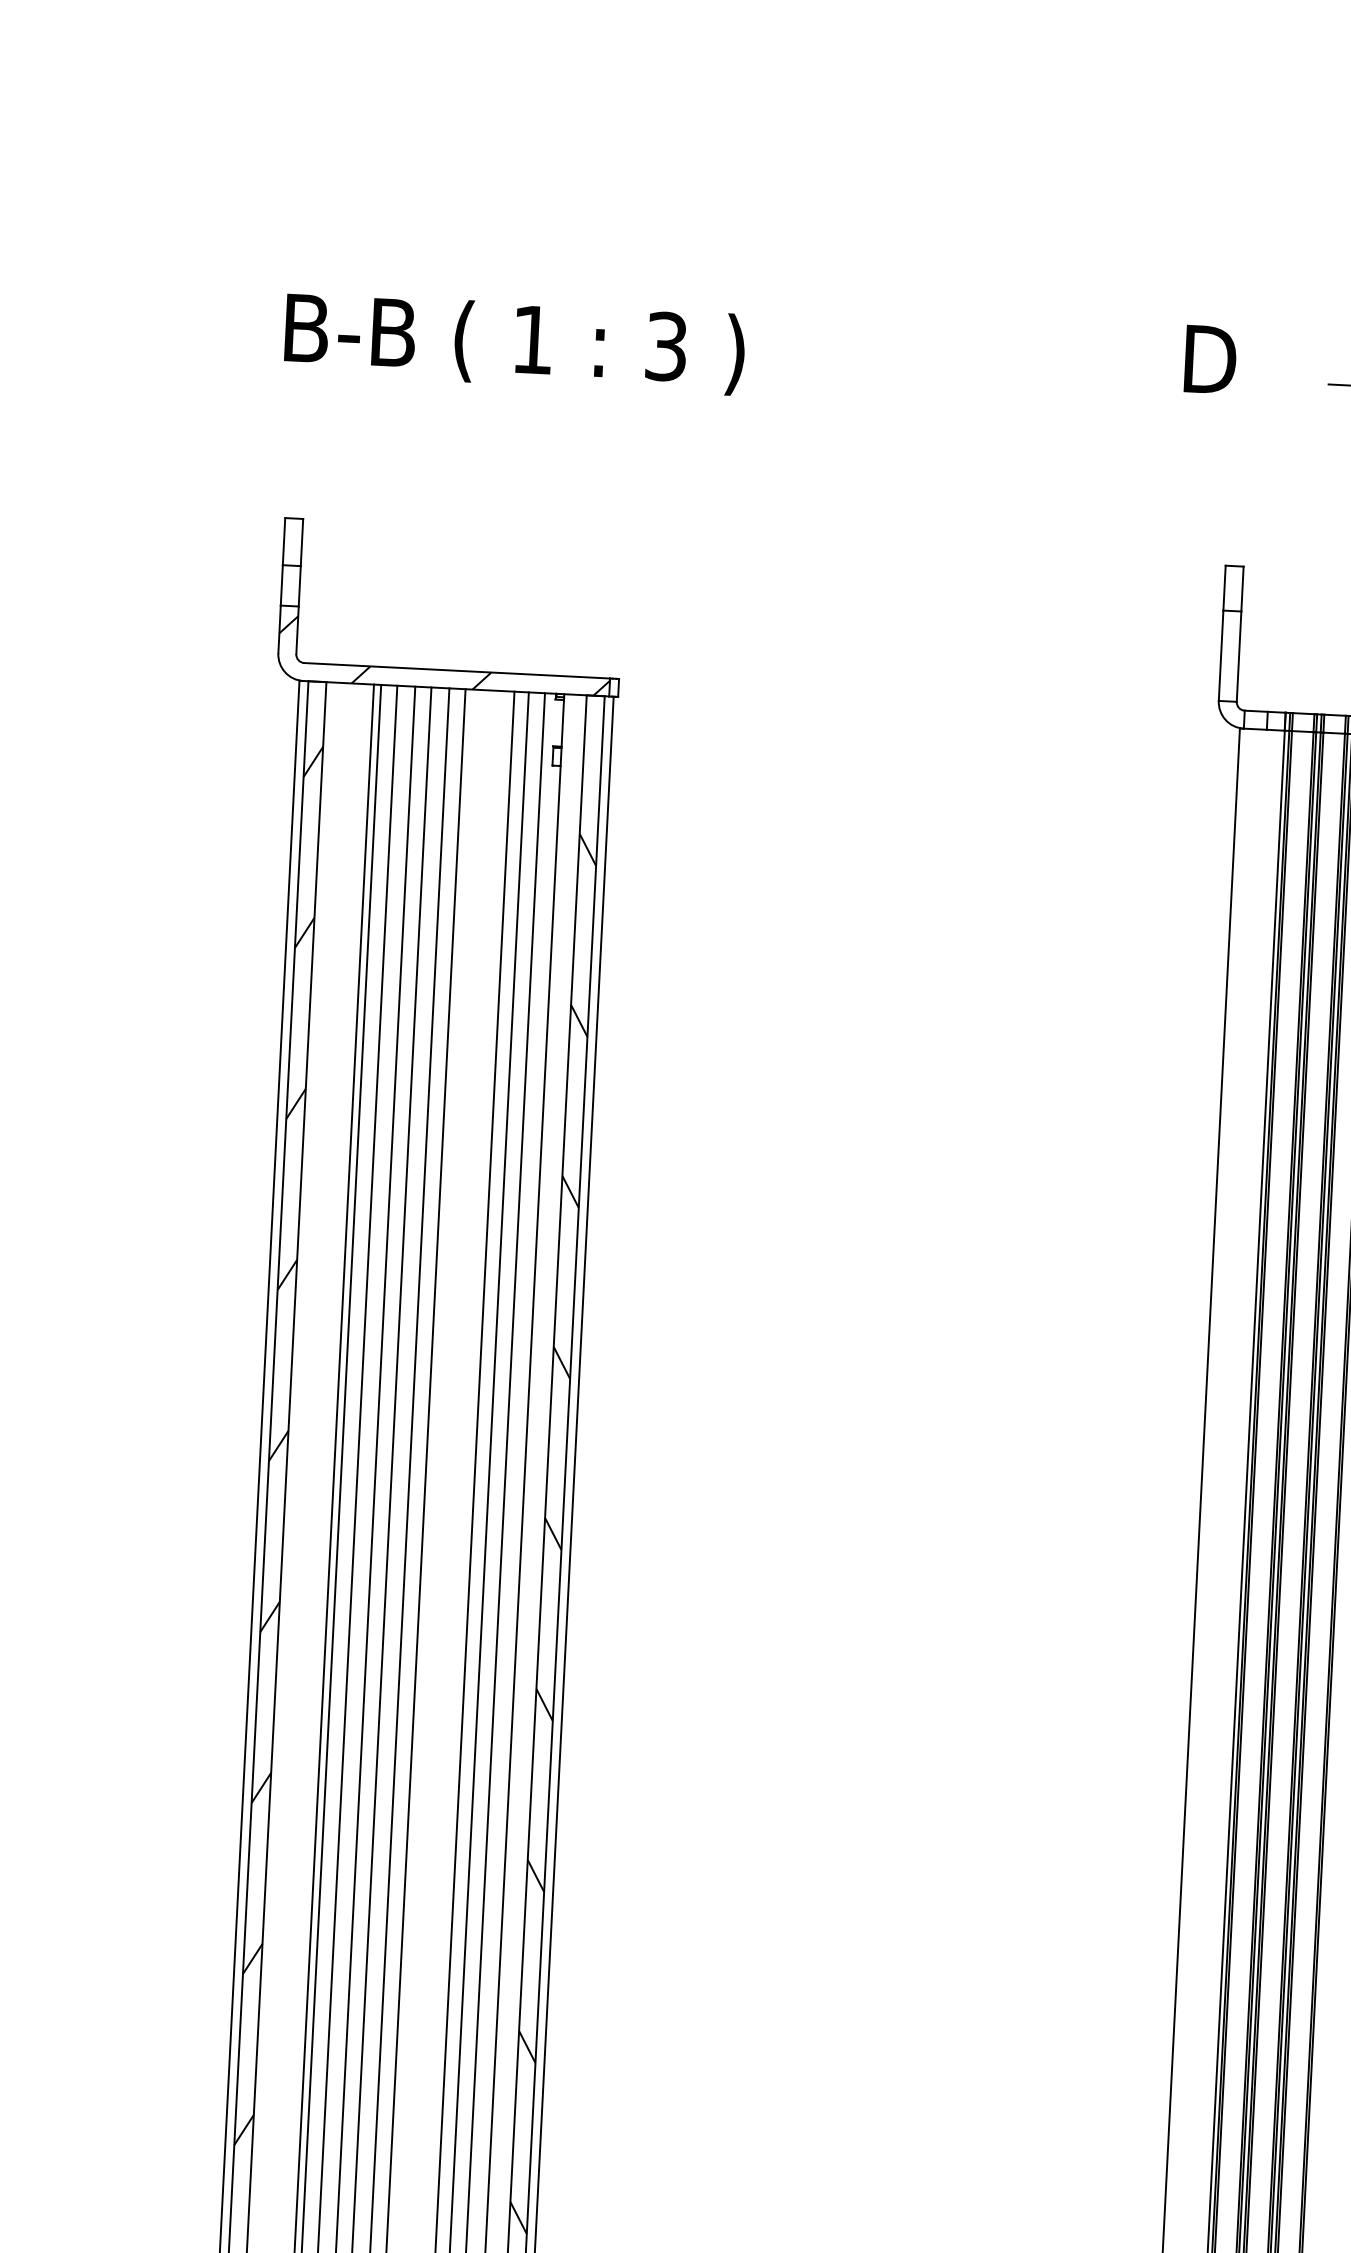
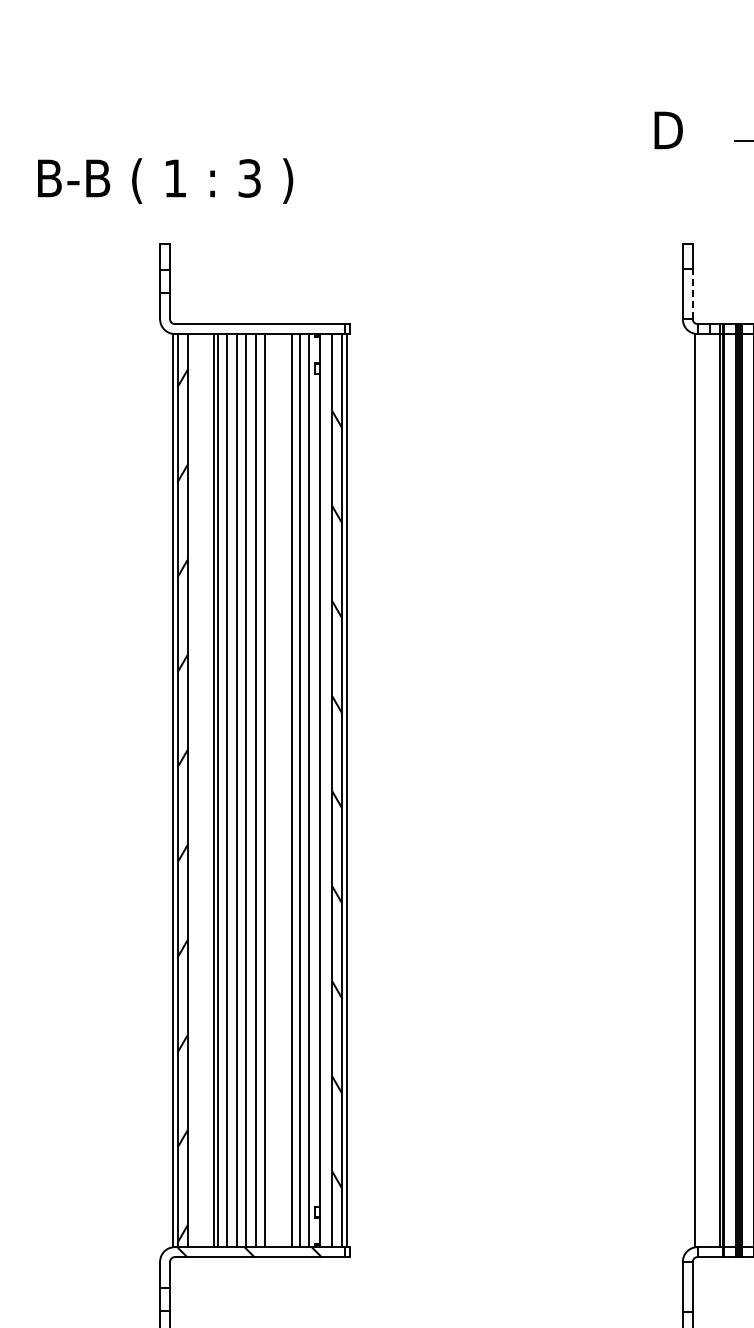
text: (514, 342) -> (165, 180), moved
line: (1238, 655) -> (692, 293), solid -> dashed
hatch: (444, 656) -> (252, 316), removed

